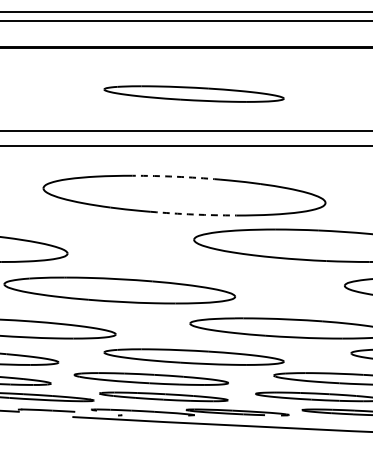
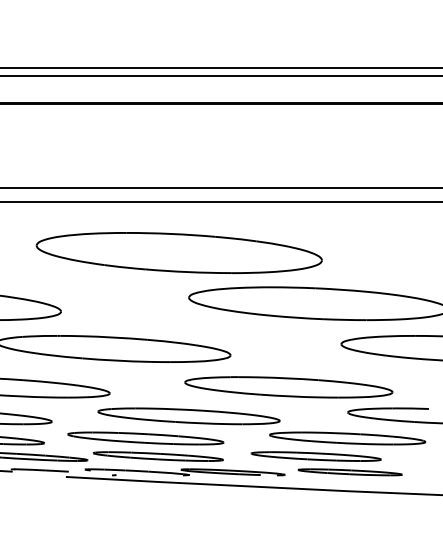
part: (193, 94) -> (188, 150), removed
arc: (176, 176) -> (171, 233), dashed -> solid
arc: (193, 214) -> (188, 272), dashed -> solid

